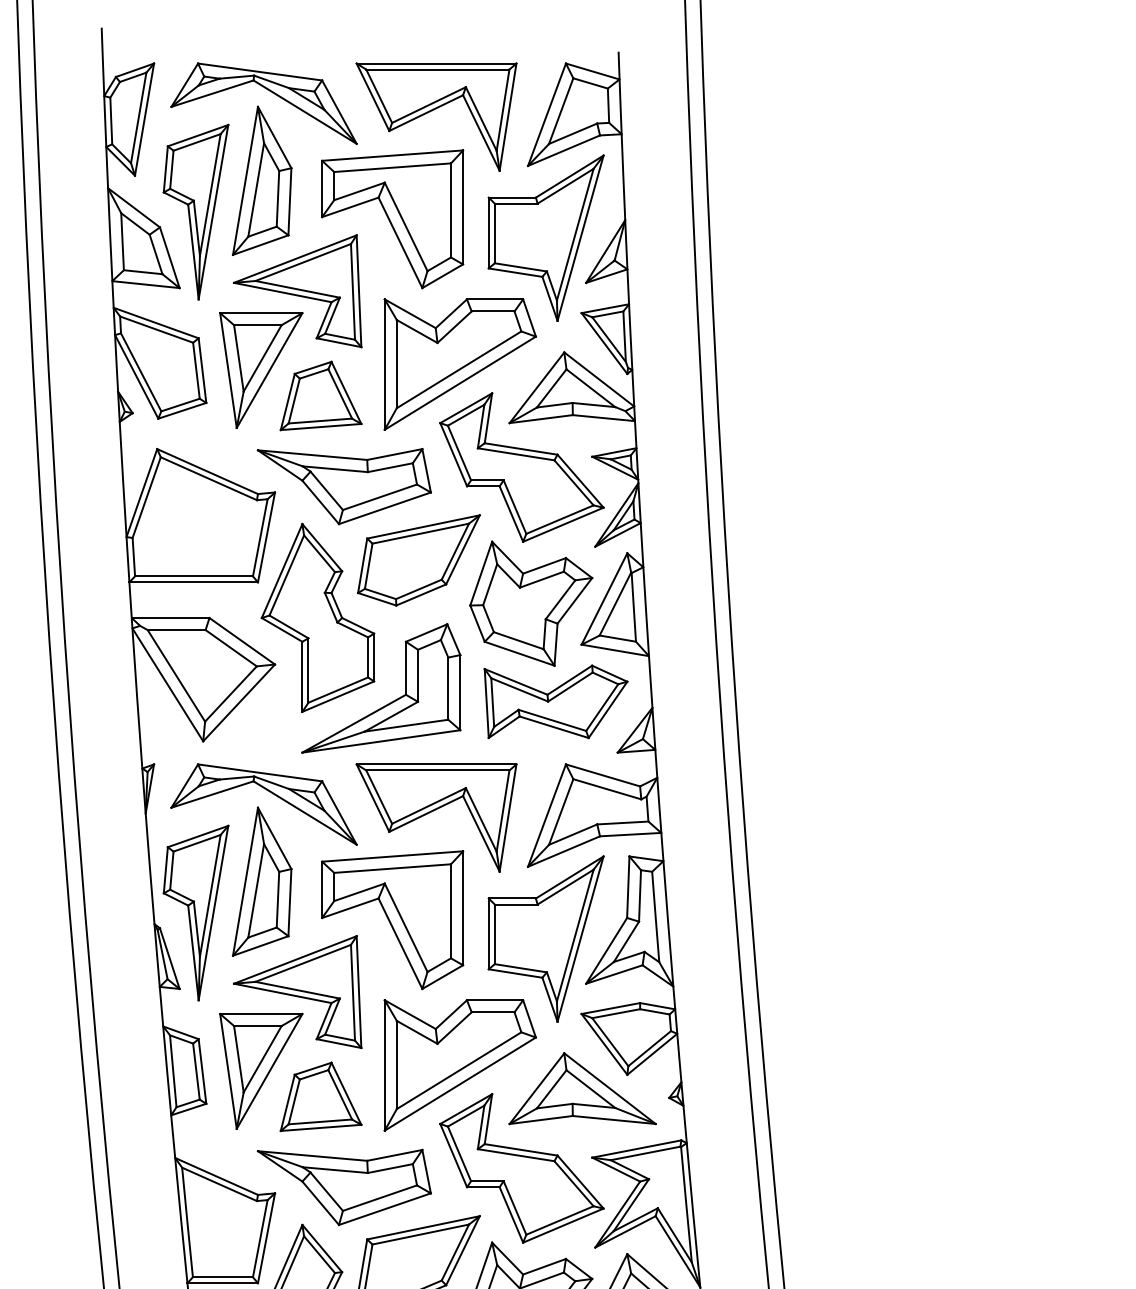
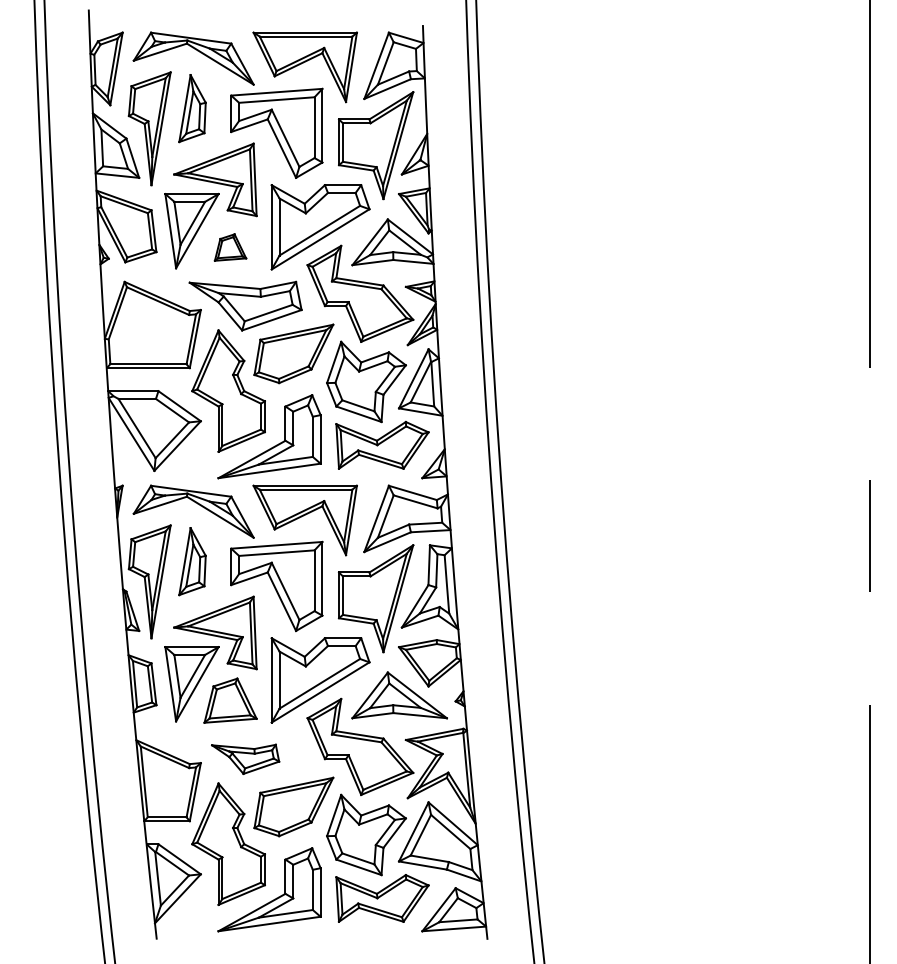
part: (262, 180) -> (192, 108), size x0.7
part: (320, 395) -> (230, 247), size x0.6
part: (262, 881) -> (192, 561), size x0.7
part: (344, 1187) -> (245, 759), size x0.6

